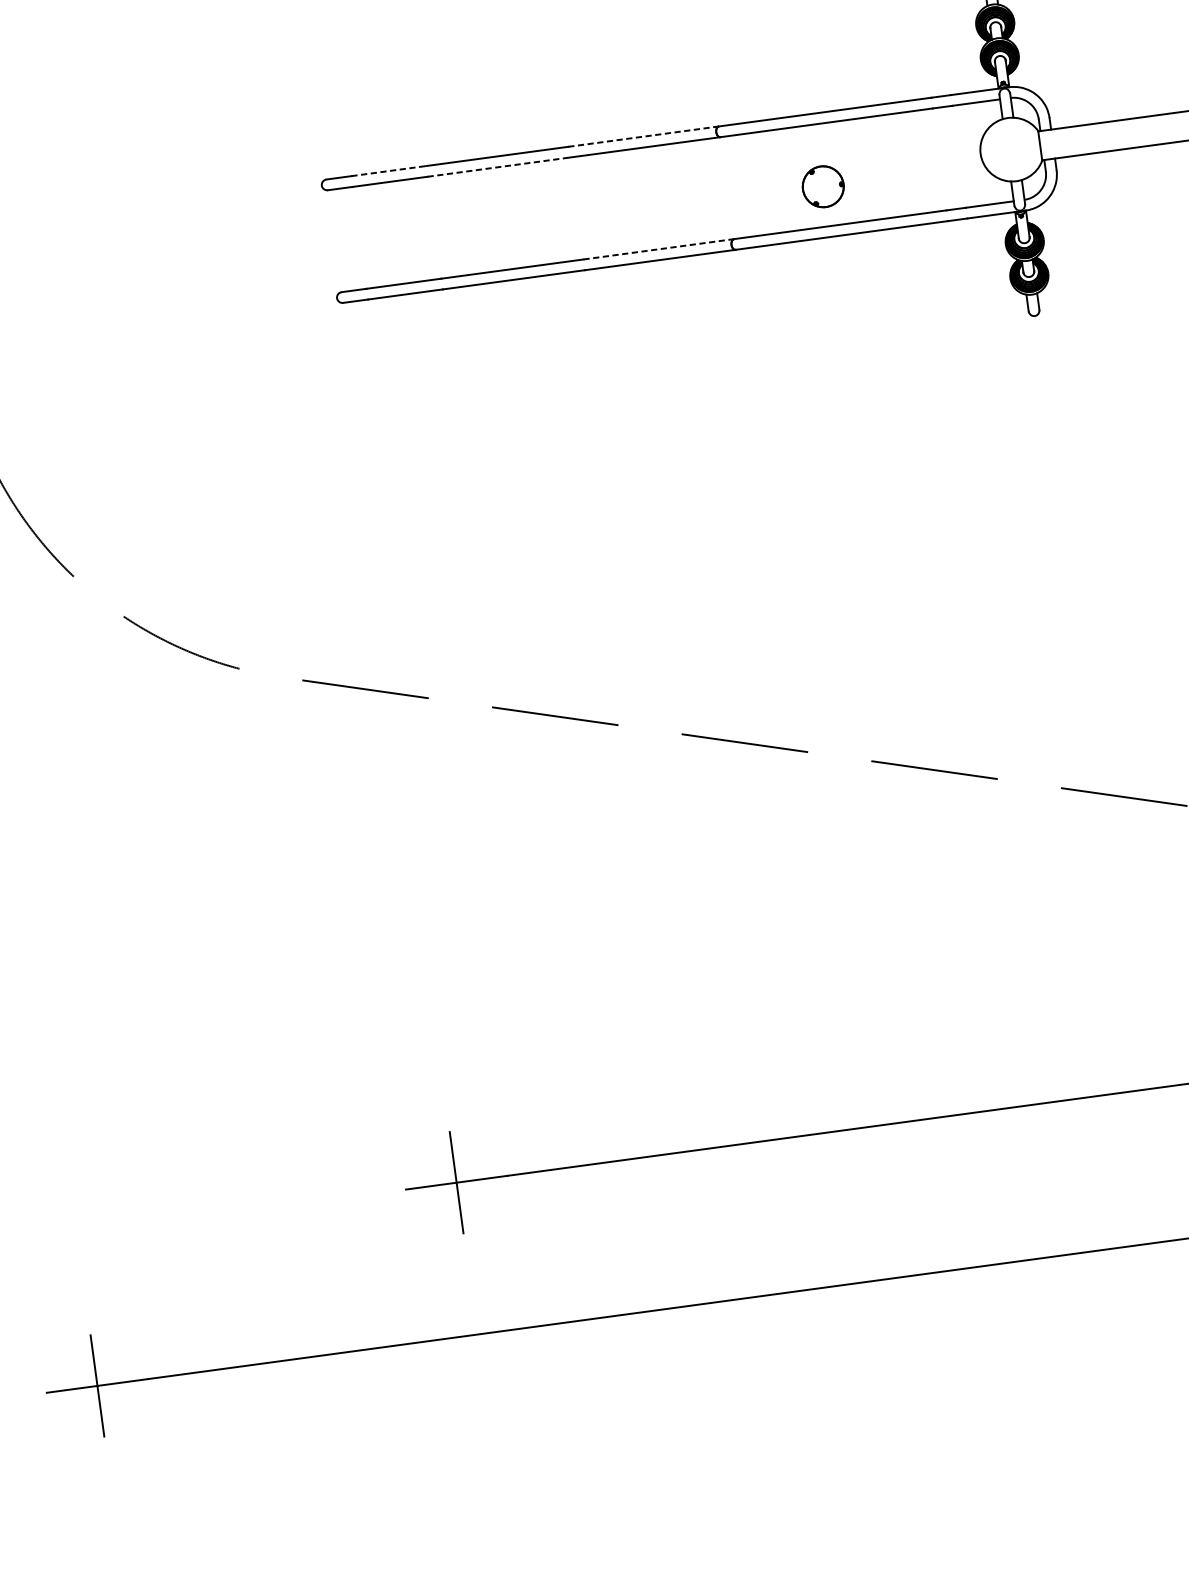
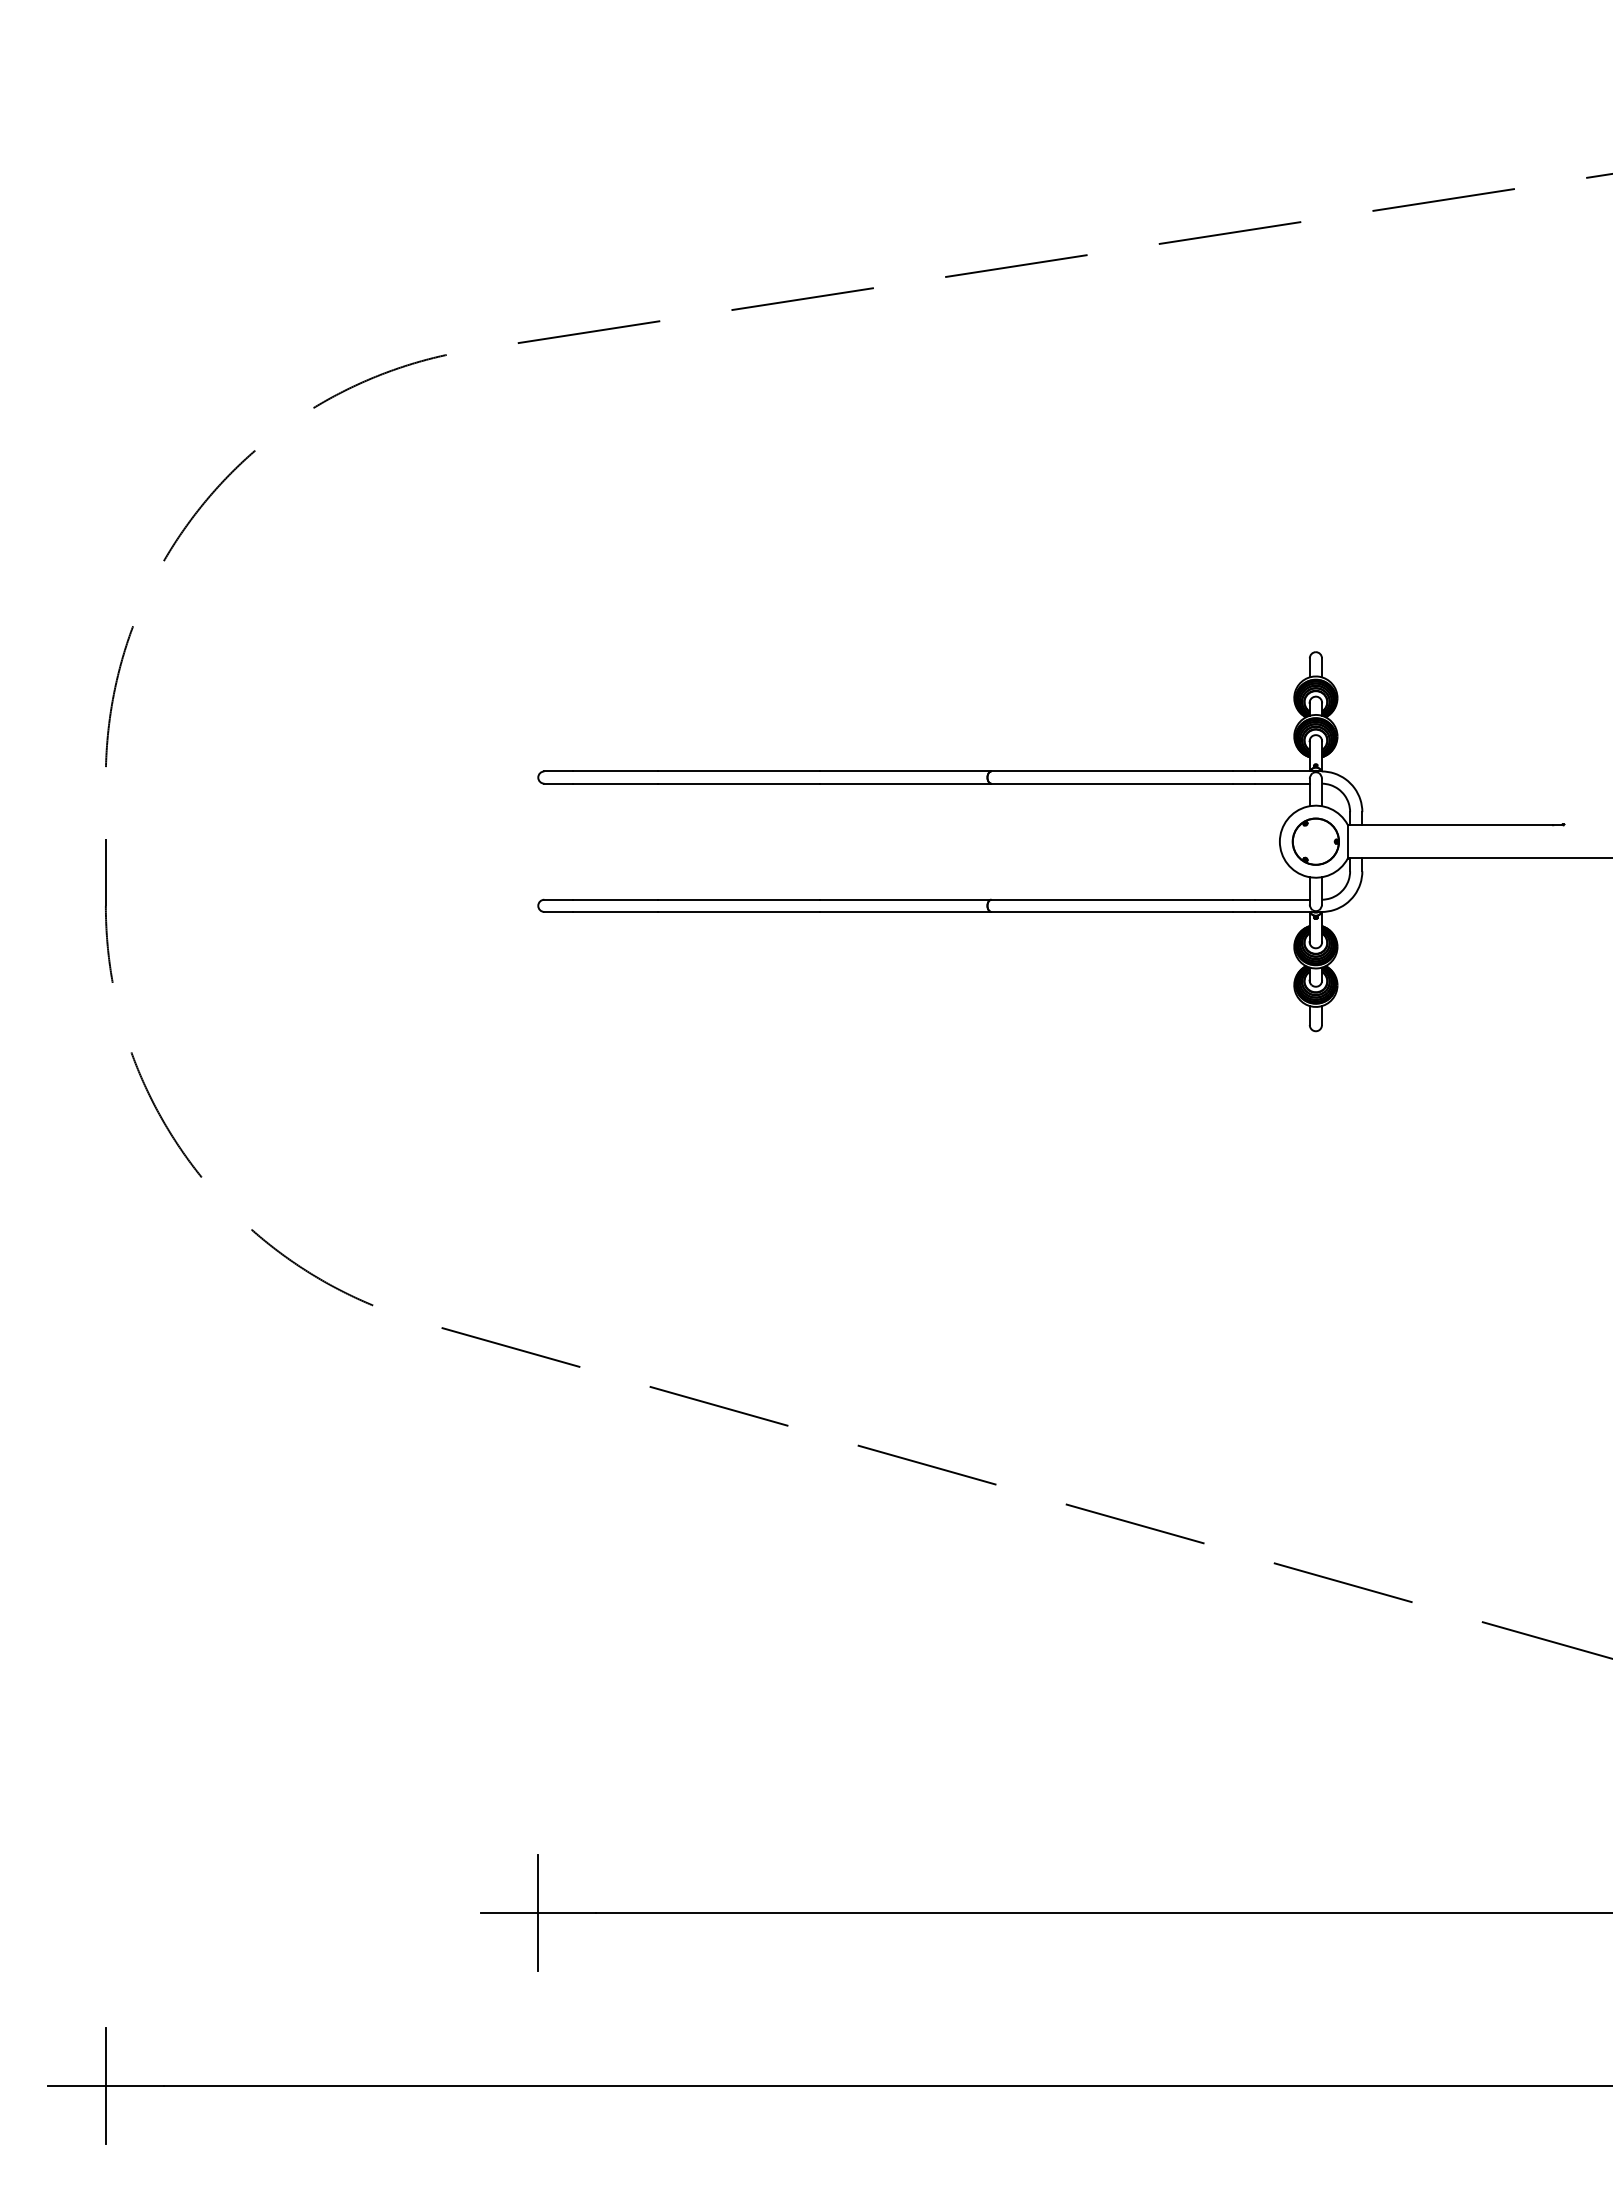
line: (643, 136) -> (905, 771), dashed -> solid
line: (498, 167) -> (738, 783), dashed -> solid
line: (388, 171) -> (615, 771), dashed -> solid
part: (822, 186) -> (1315, 841), moved
line: (658, 249) -> (905, 899), dashed -> solid

